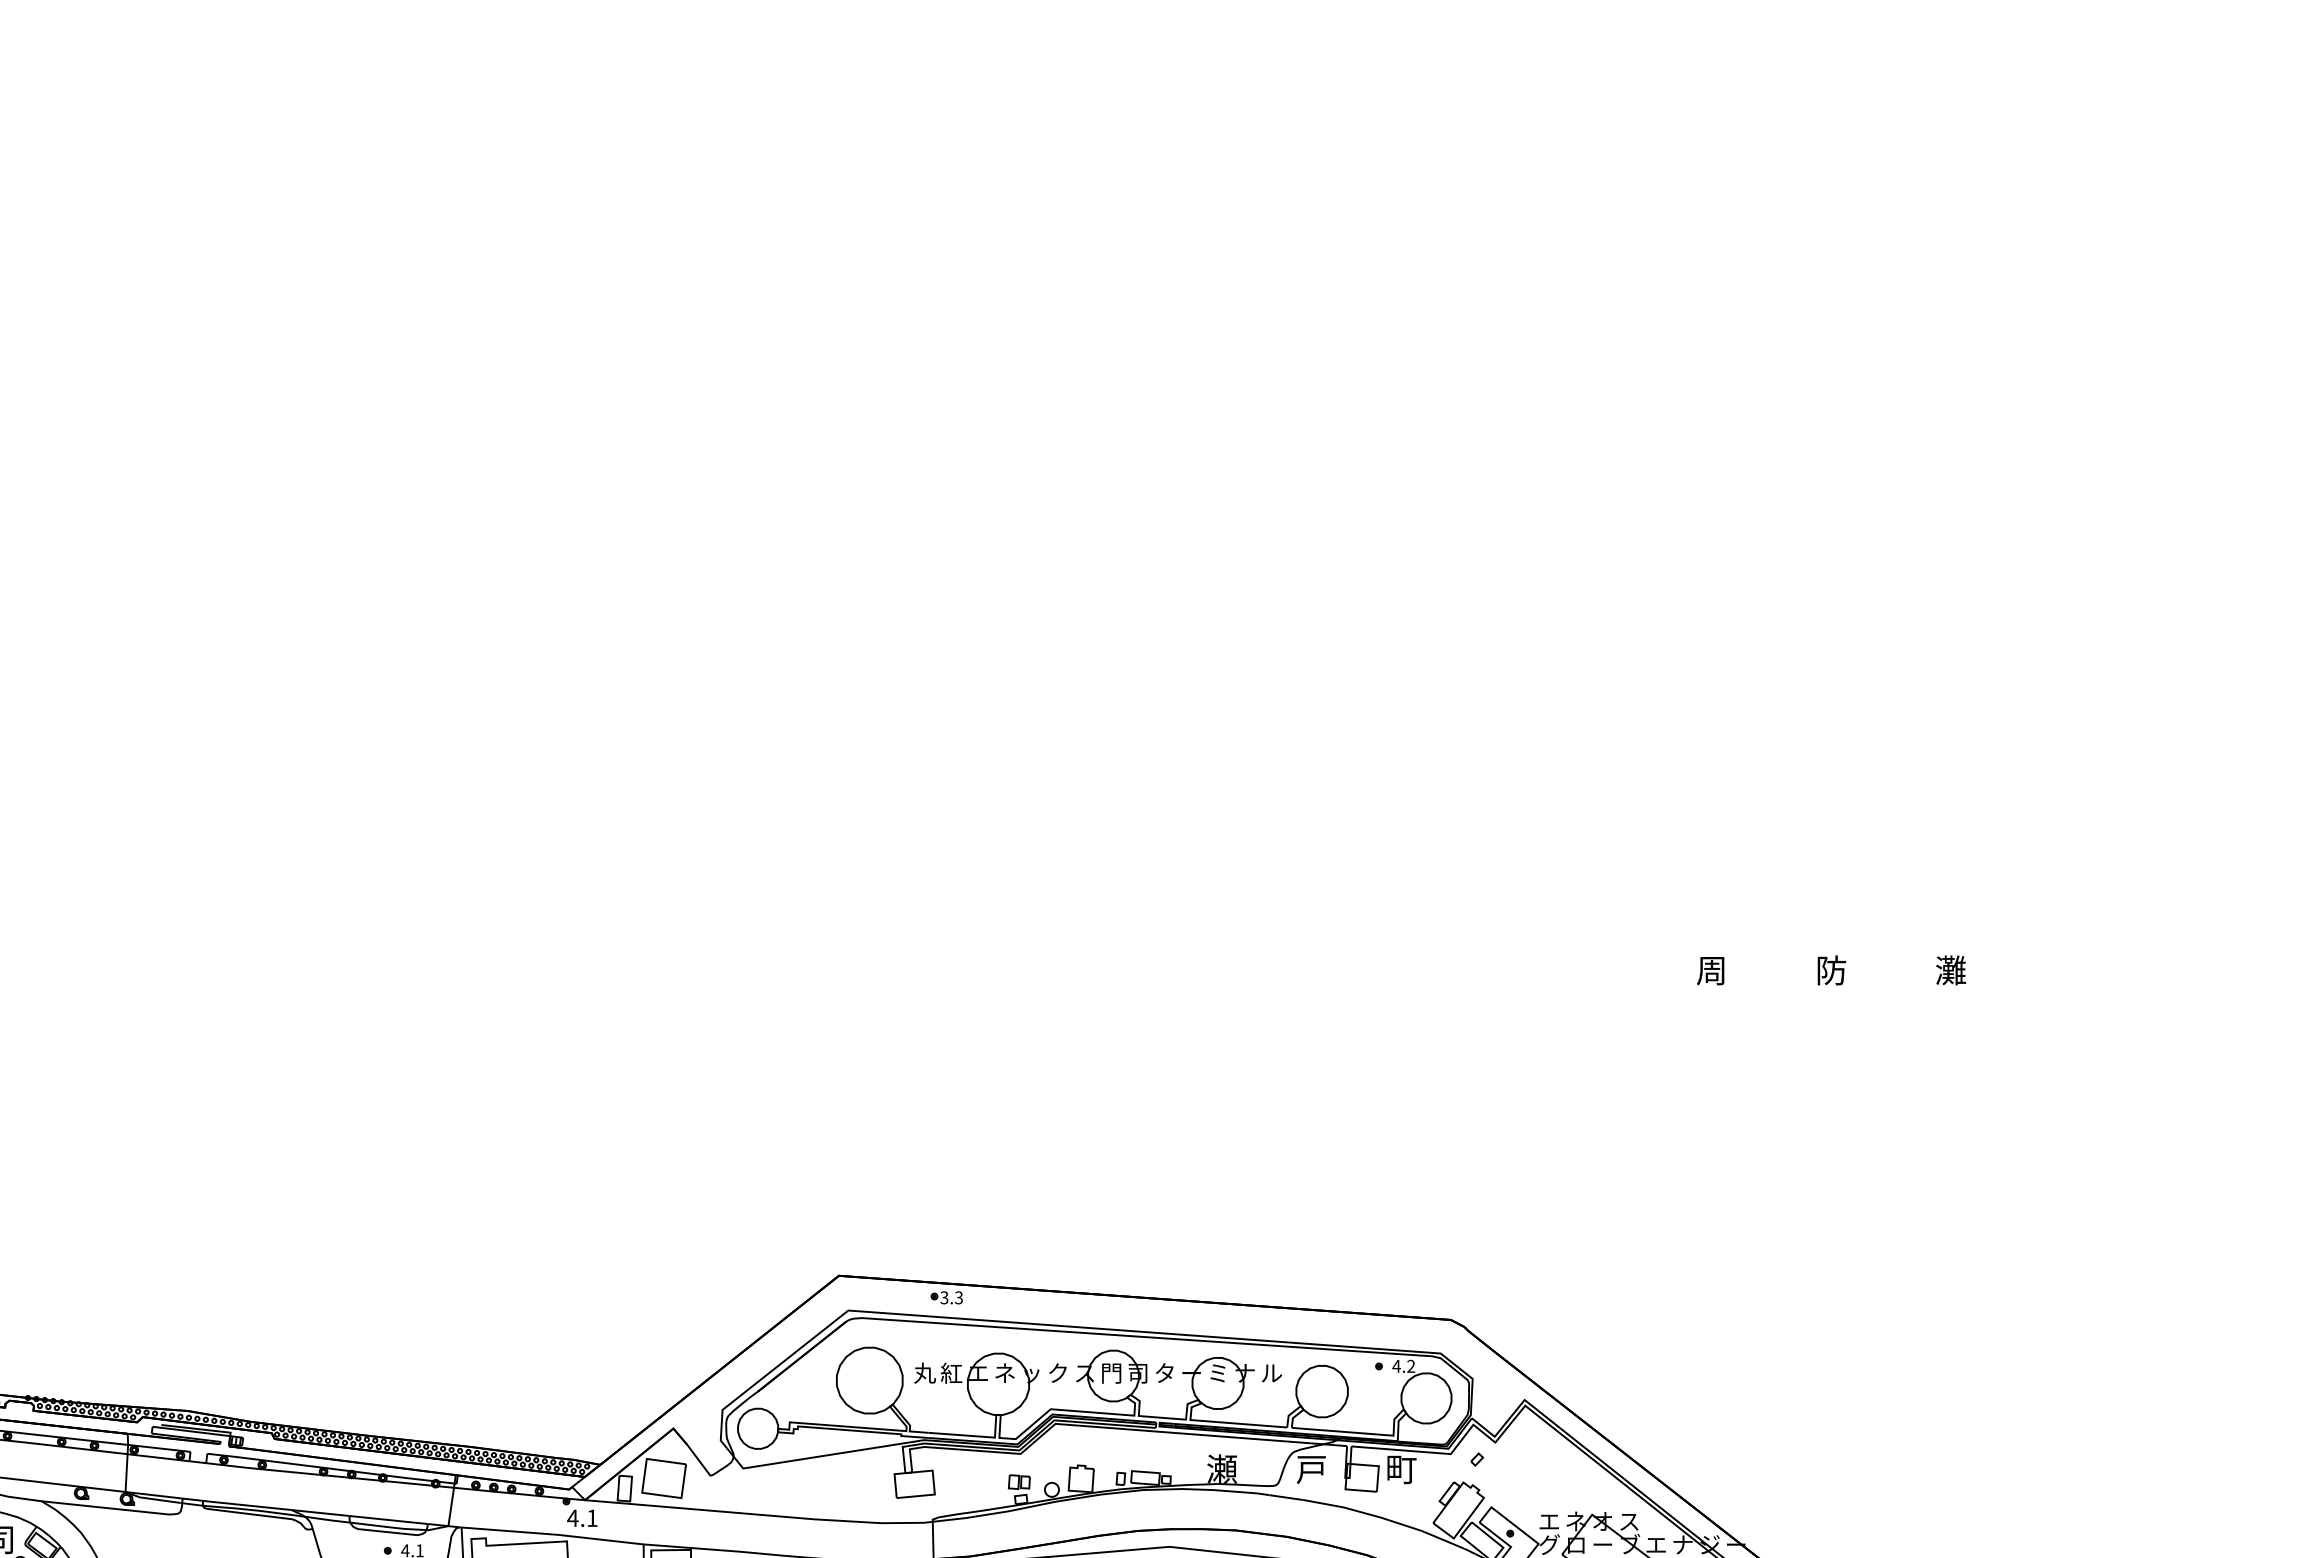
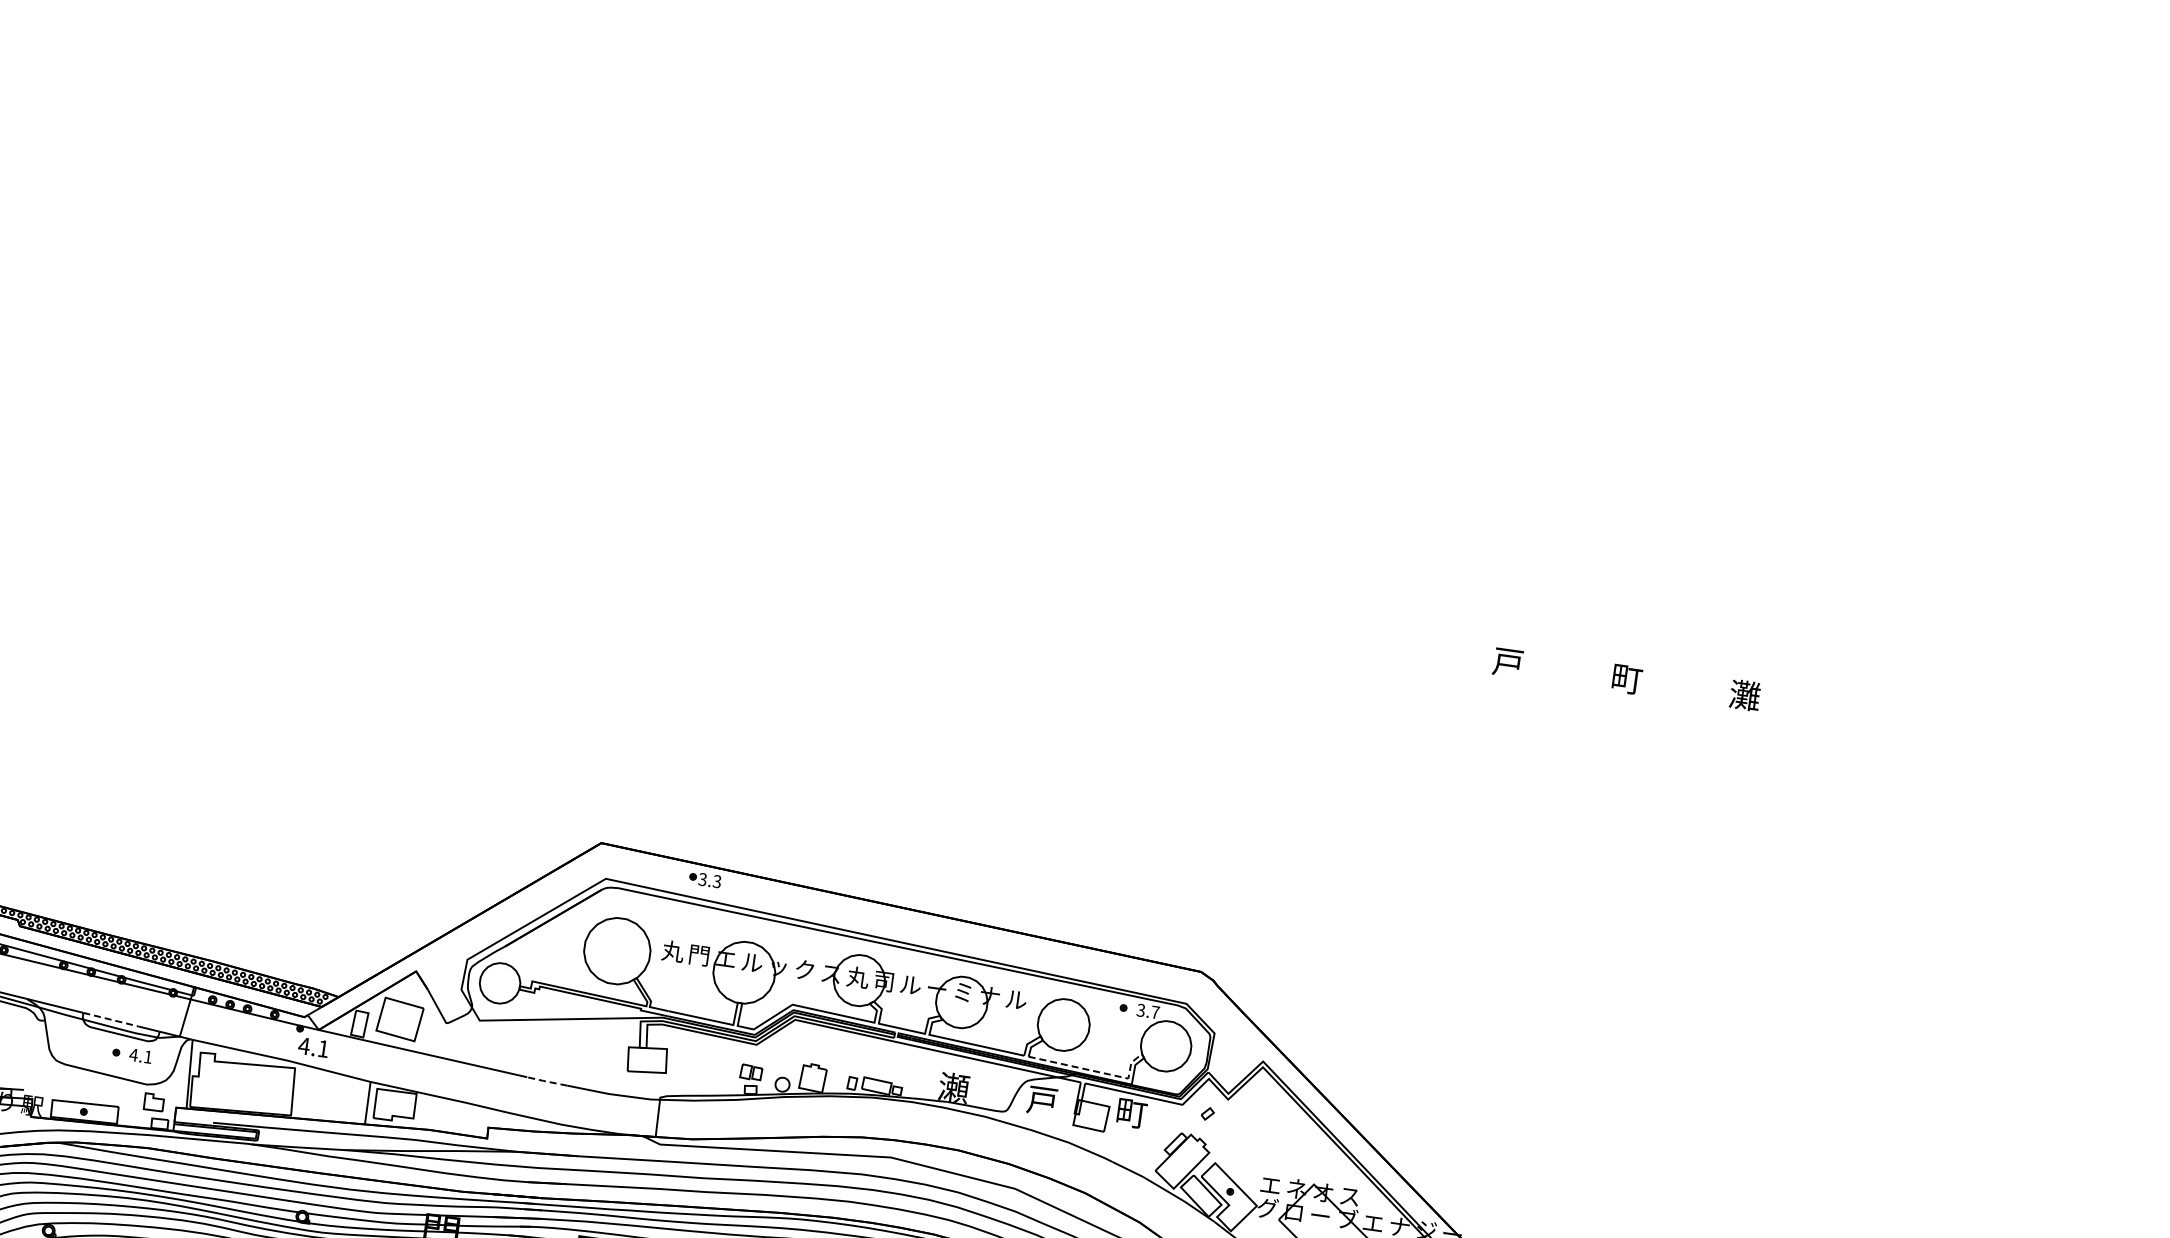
text: (1831, 970) -> (1626, 678), 防 -> 町
text: (1711, 971) -> (1507, 663), 周 -> 戸
text: (1403, 1365) -> (1147, 1010), 4.2 -> 3.7
text: (951, 1372) -> (699, 954), 紅 -> 門
text: (1005, 1372) -> (752, 962), ネ -> ル
text: (1111, 1372) -> (857, 976), 門 -> 丸
text: (1165, 1372) -> (911, 984), タ -> ル
line: (1358, 1433) -> (1093, 1071), solid -> dashed
line: (378, 1518) -> (111, 1019), solid -> dashed
line: (817, 1519) -> (546, 1081), solid -> dashed

